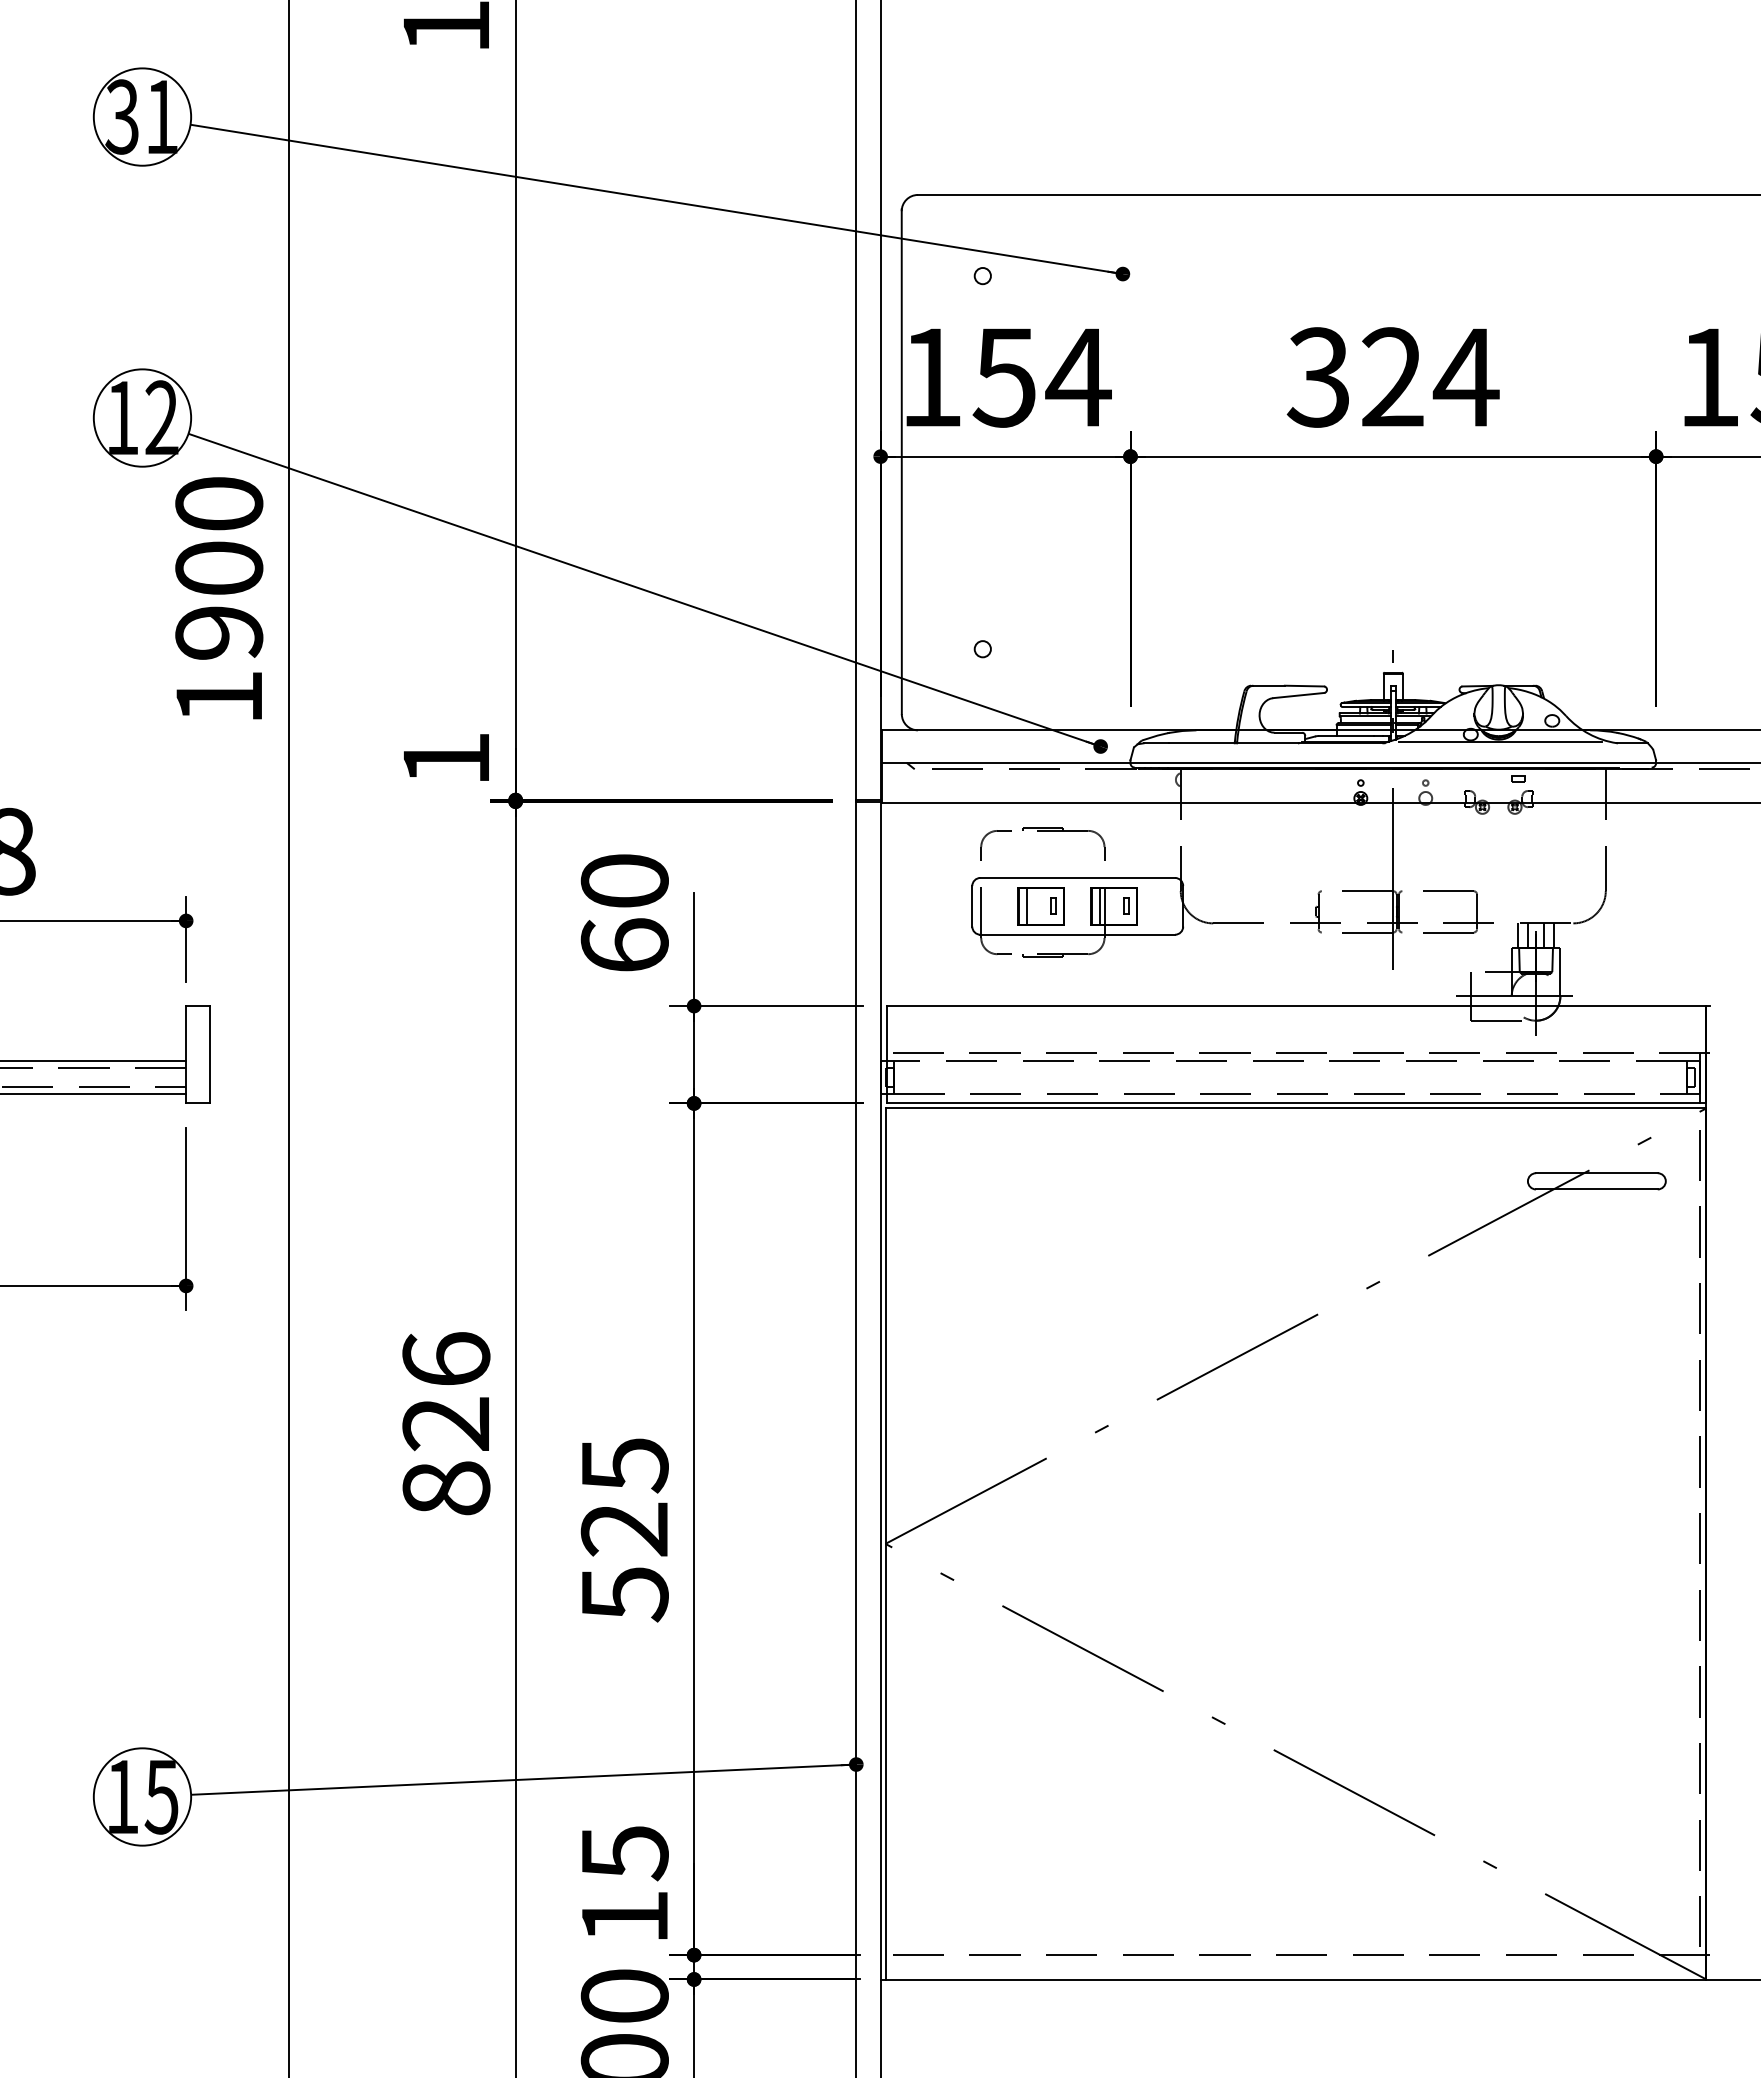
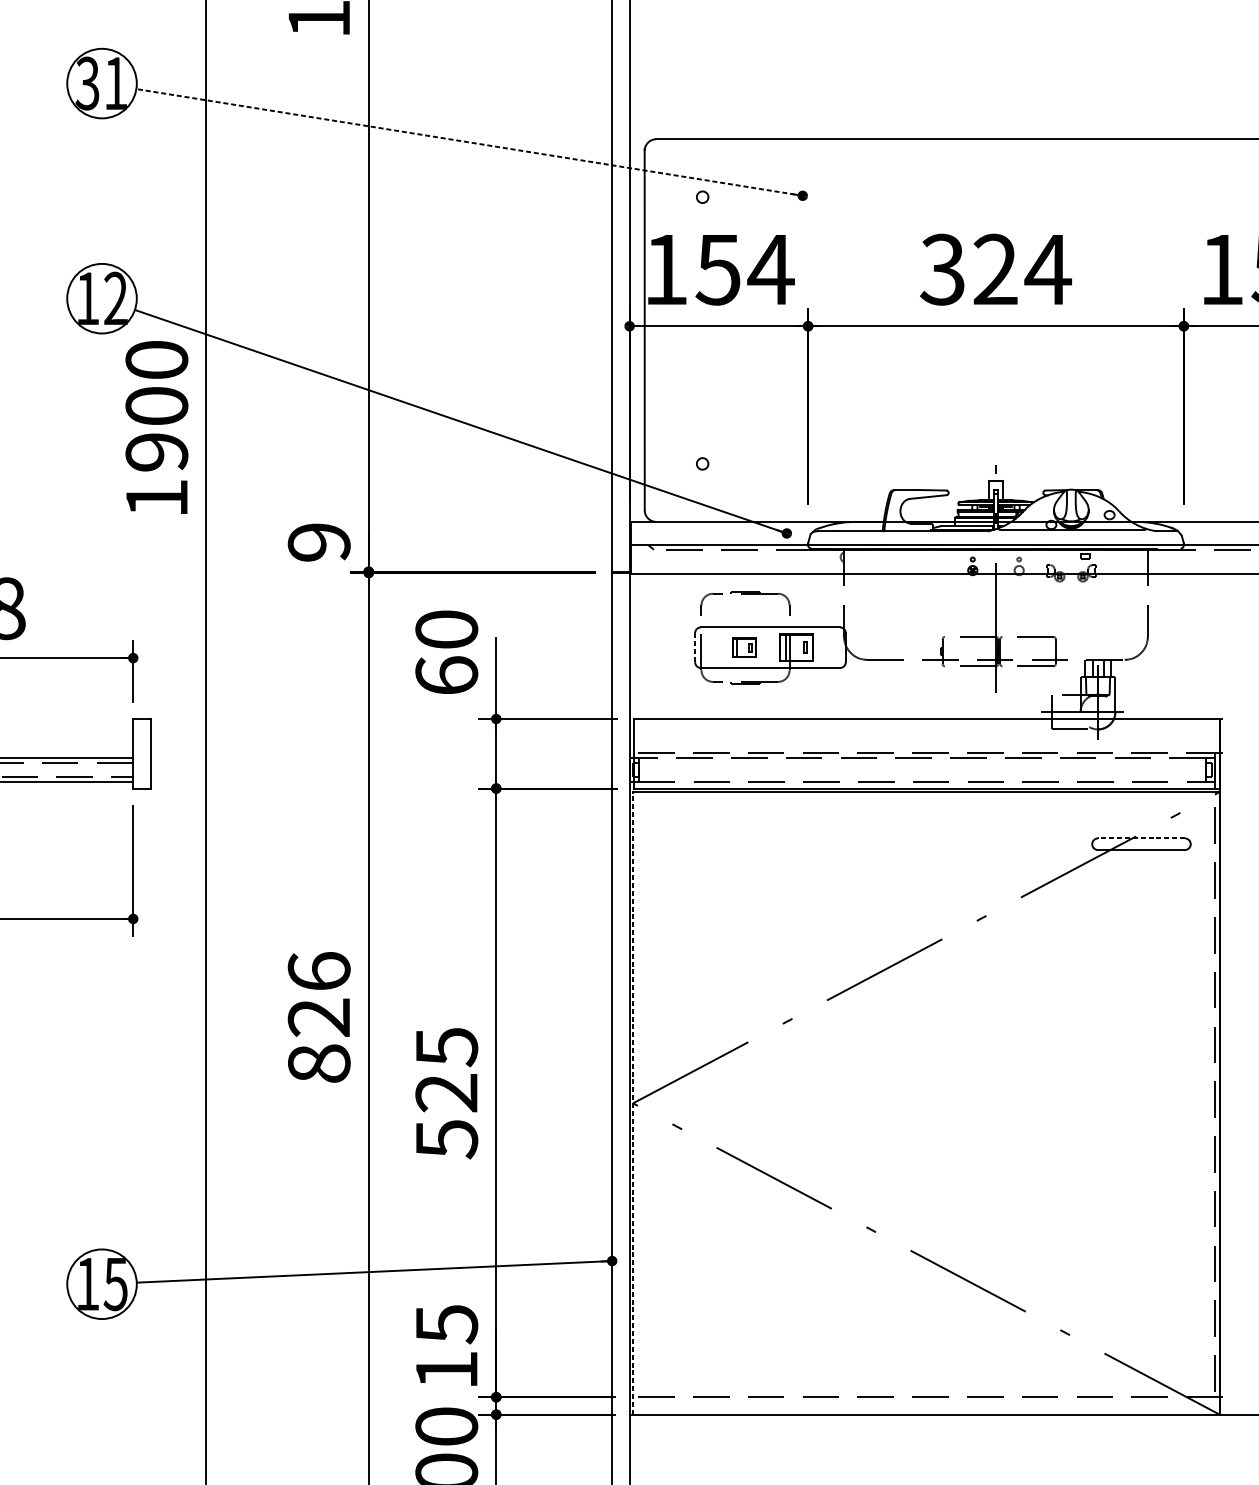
line: (656, 199) -> (469, 142), solid -> dashed
text: (446, 759) -> (319, 542), 1 -> 9
line: (972, 906) -> (695, 647), solid -> dashed
part: (1040, 906) -> (743, 647), size x0.7
line: (1596, 1173) -> (1141, 838), solid -> dashed
line: (885, 1543) -> (633, 1103), solid -> dashed

